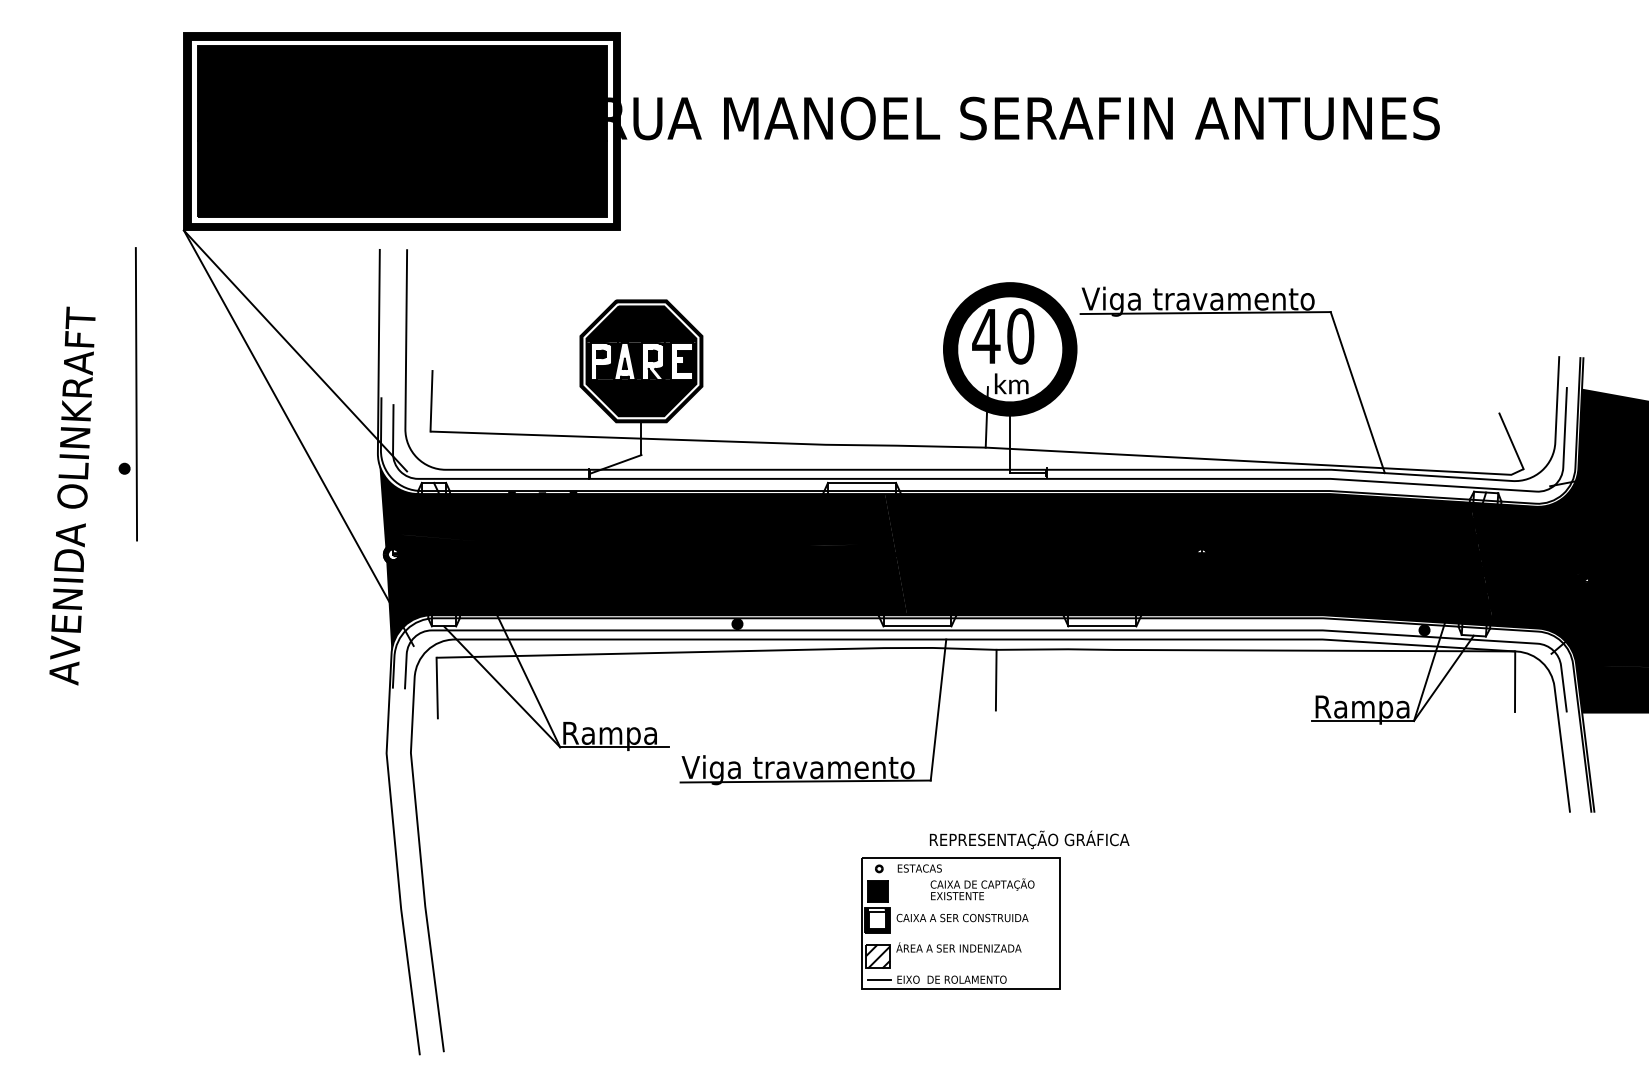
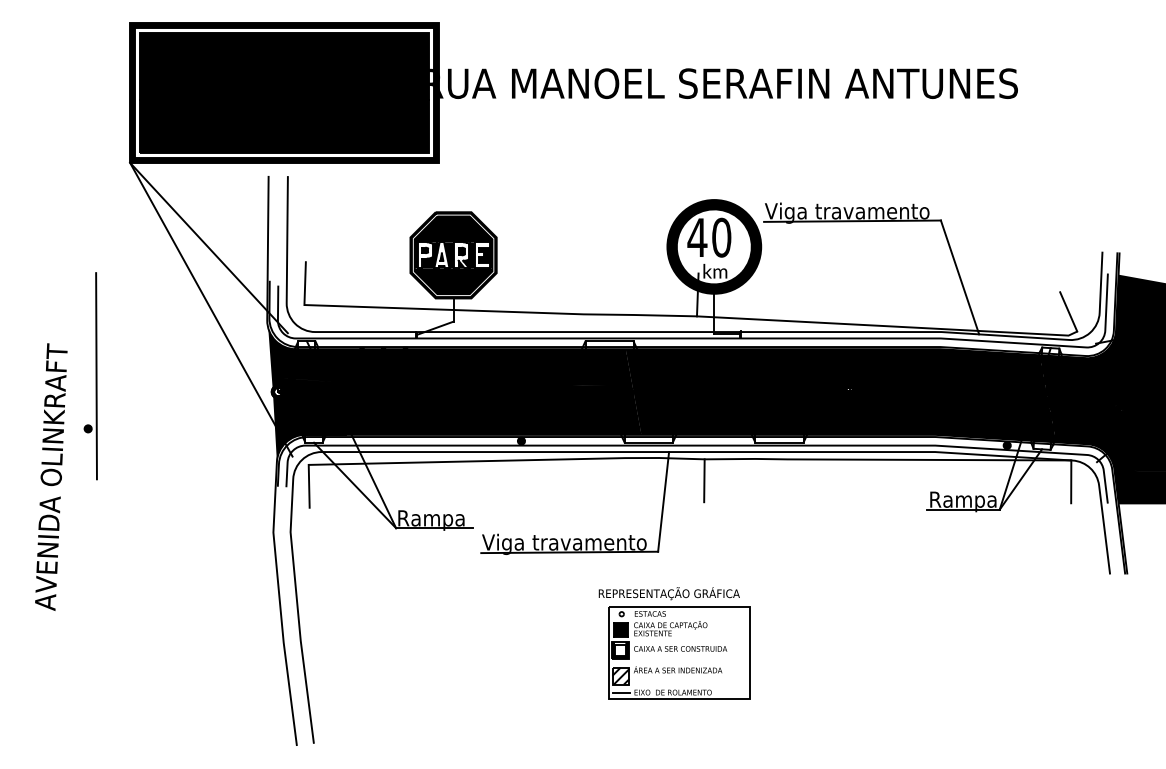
part: (135, 394) -> (95, 376), moved
text: (72, 495) -> (51, 476), moved
text: (1029, 839) -> (669, 593), moved
text: (982, 889) -> (670, 628), moved

